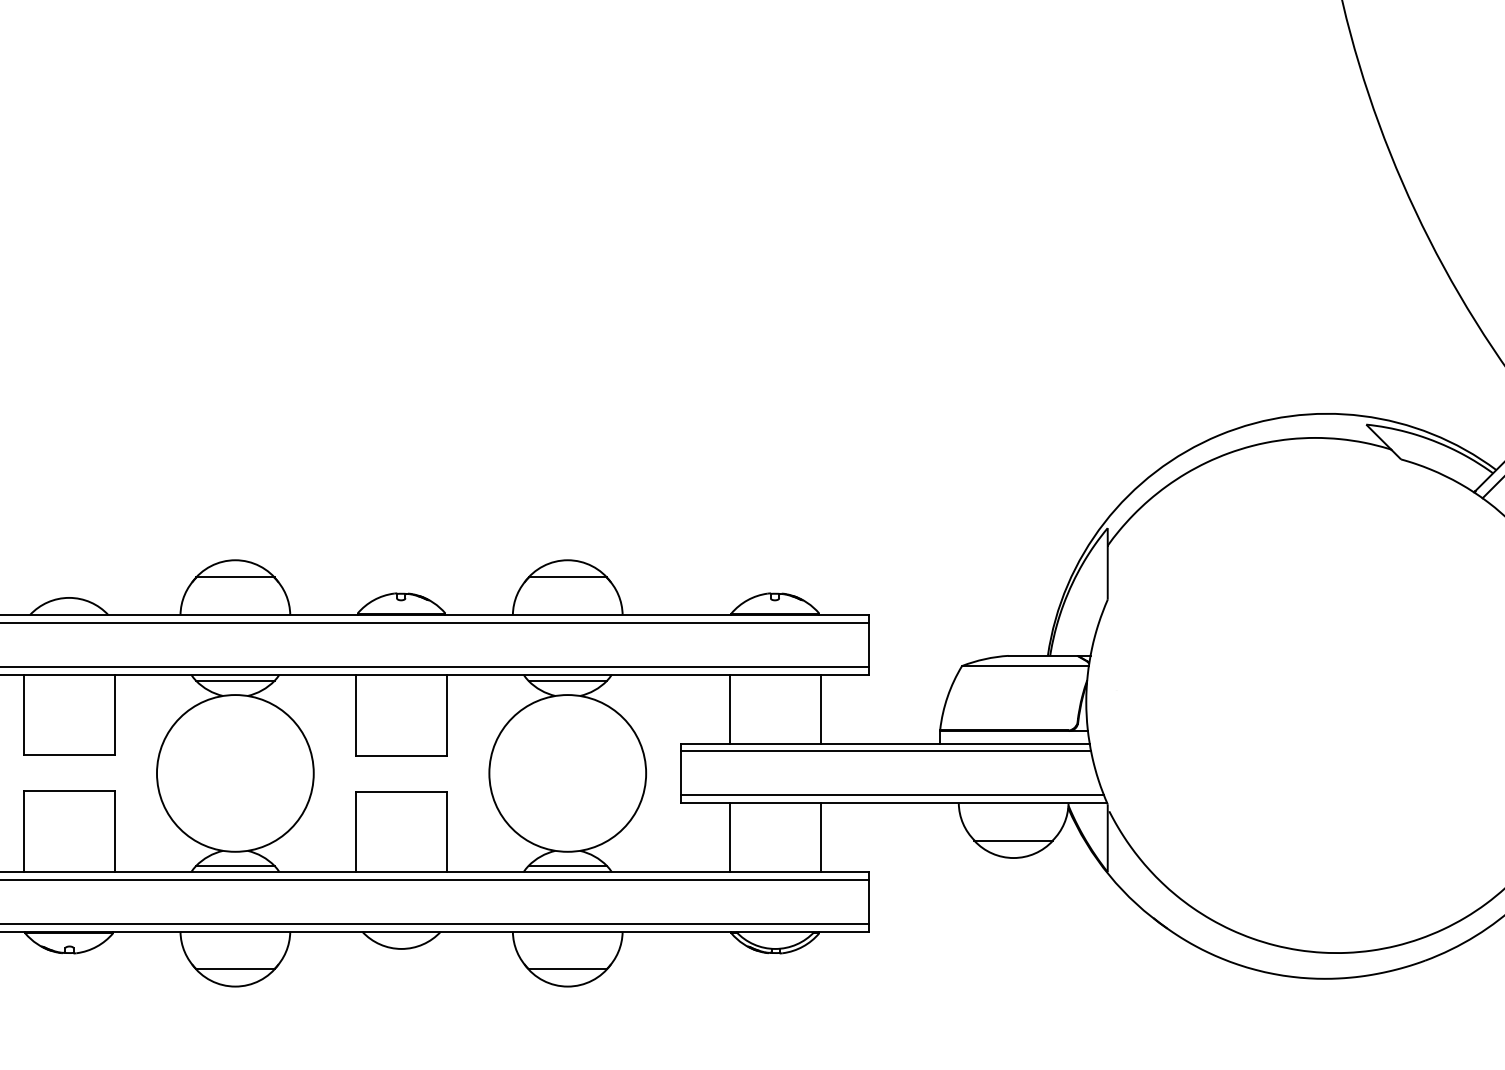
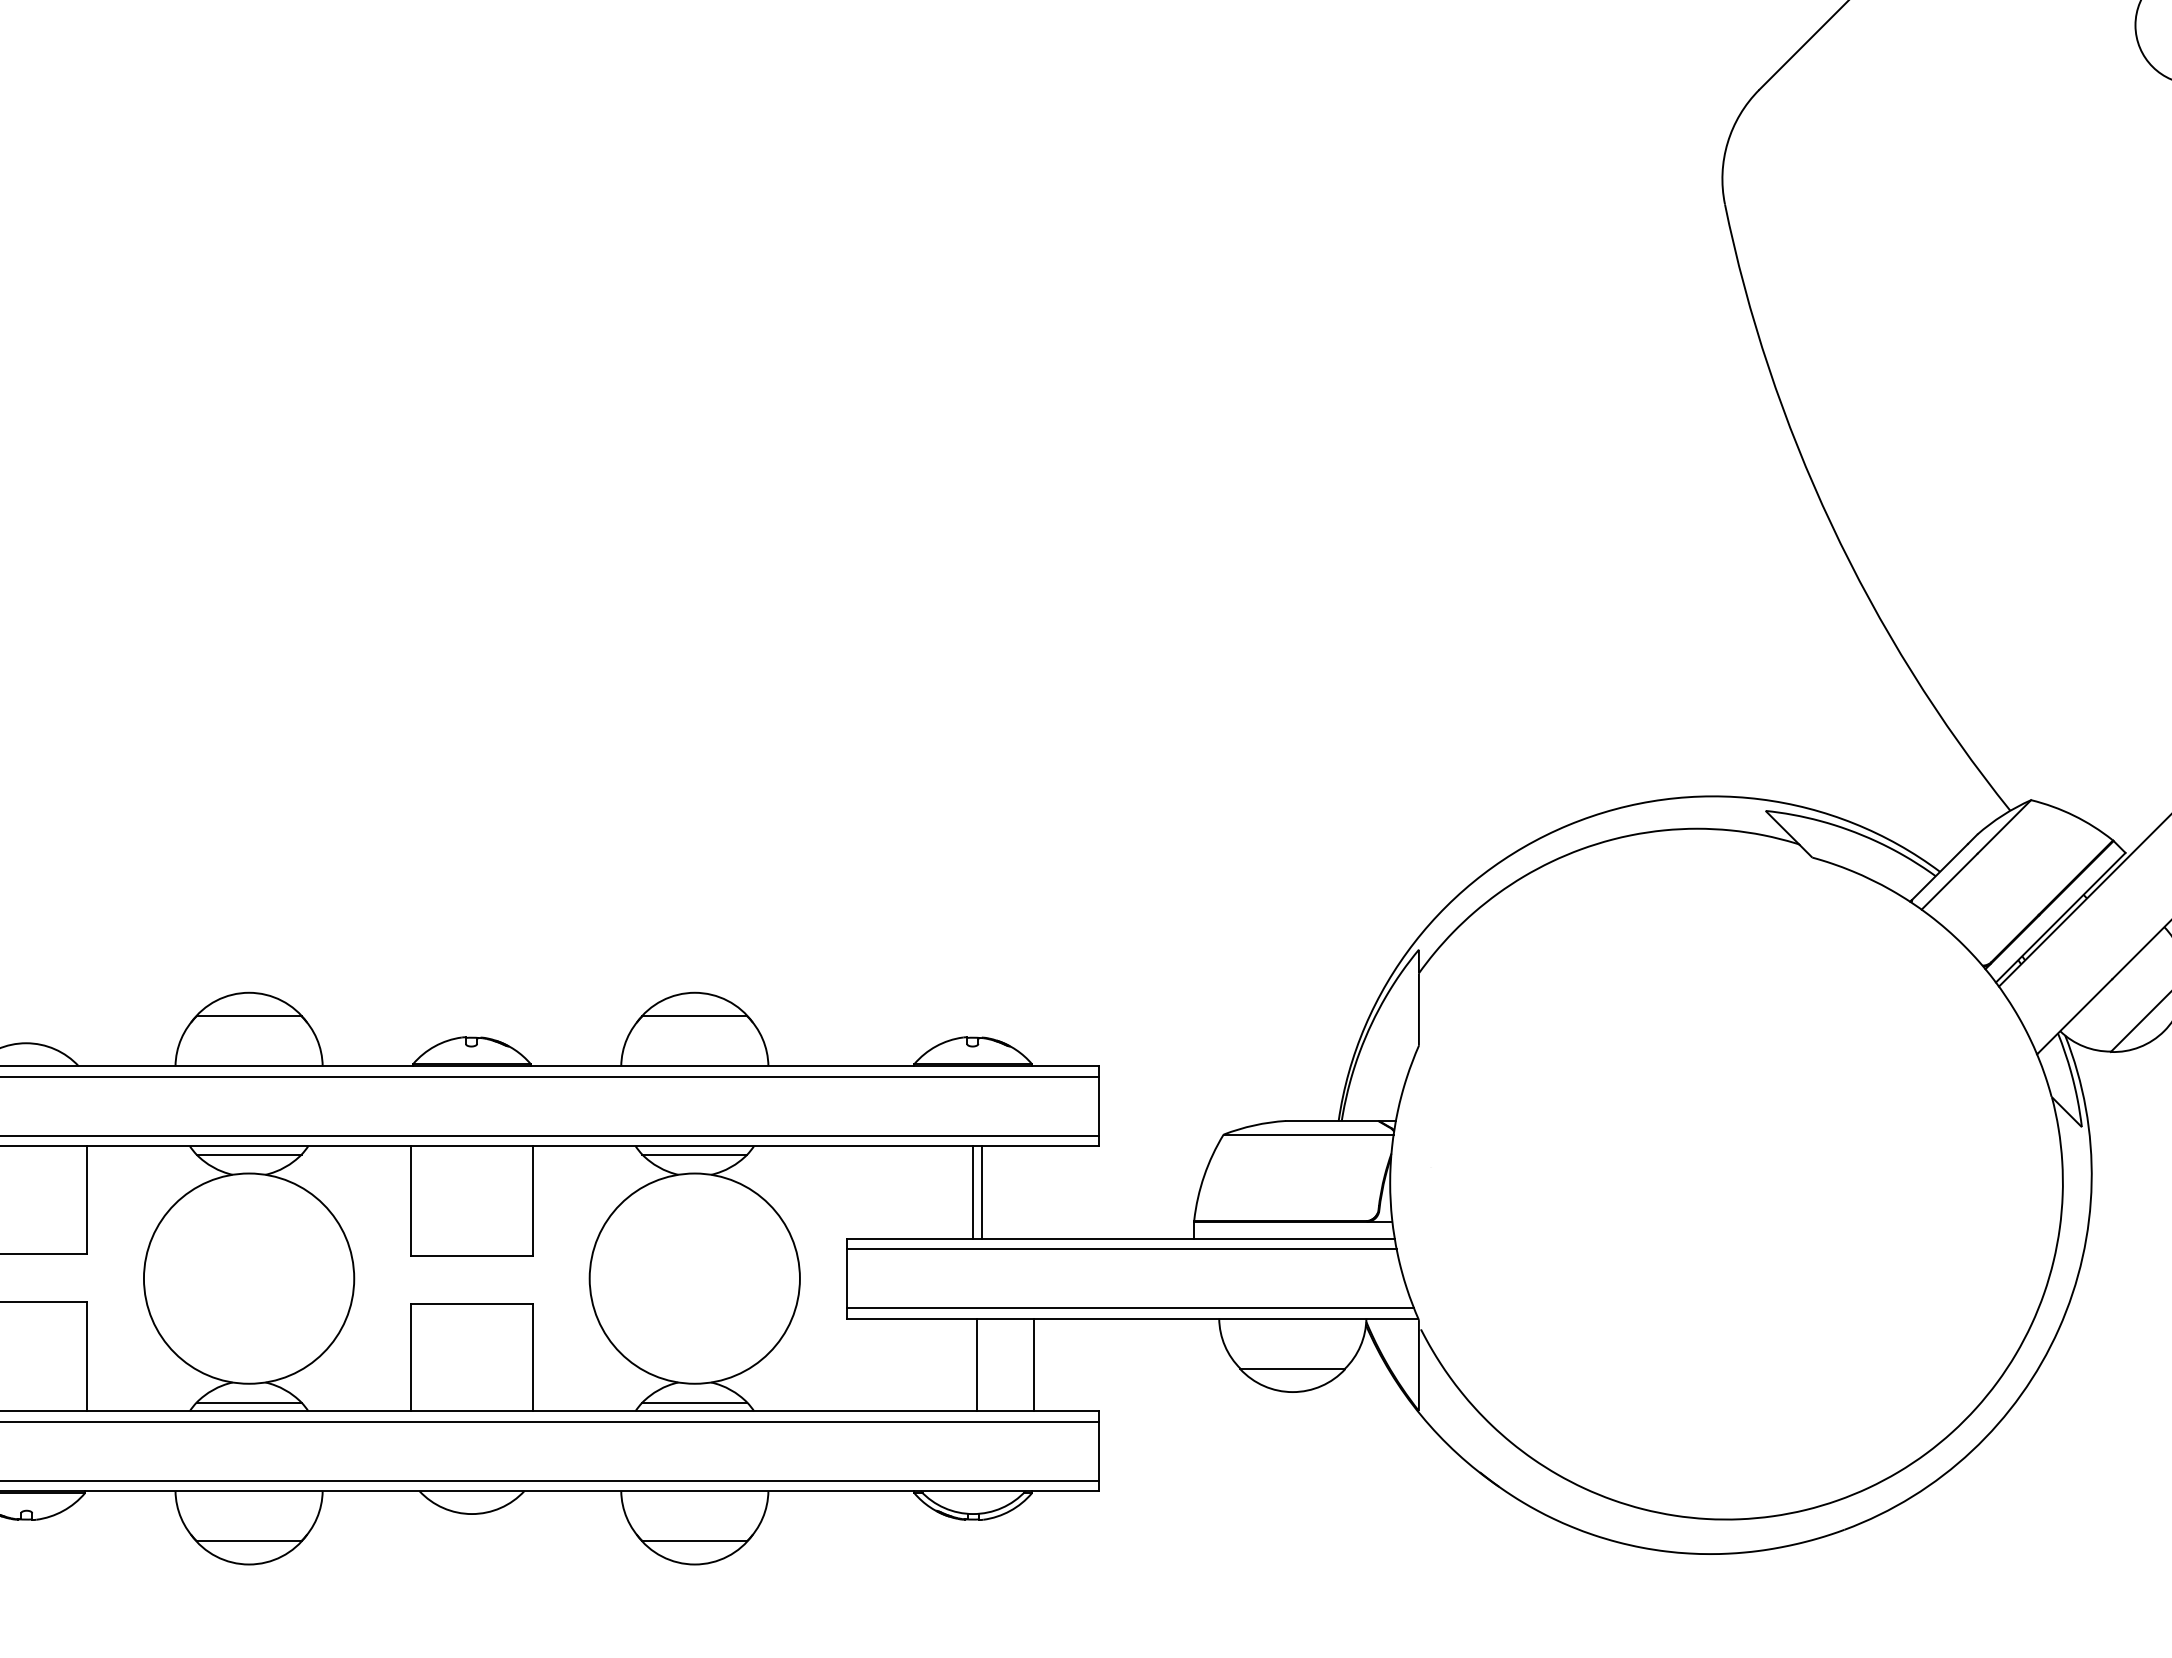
line: (730, 709) -> (982, 1192), moved
line: (821, 709) -> (973, 1192), moved
line: (730, 837) -> (977, 1364), moved

